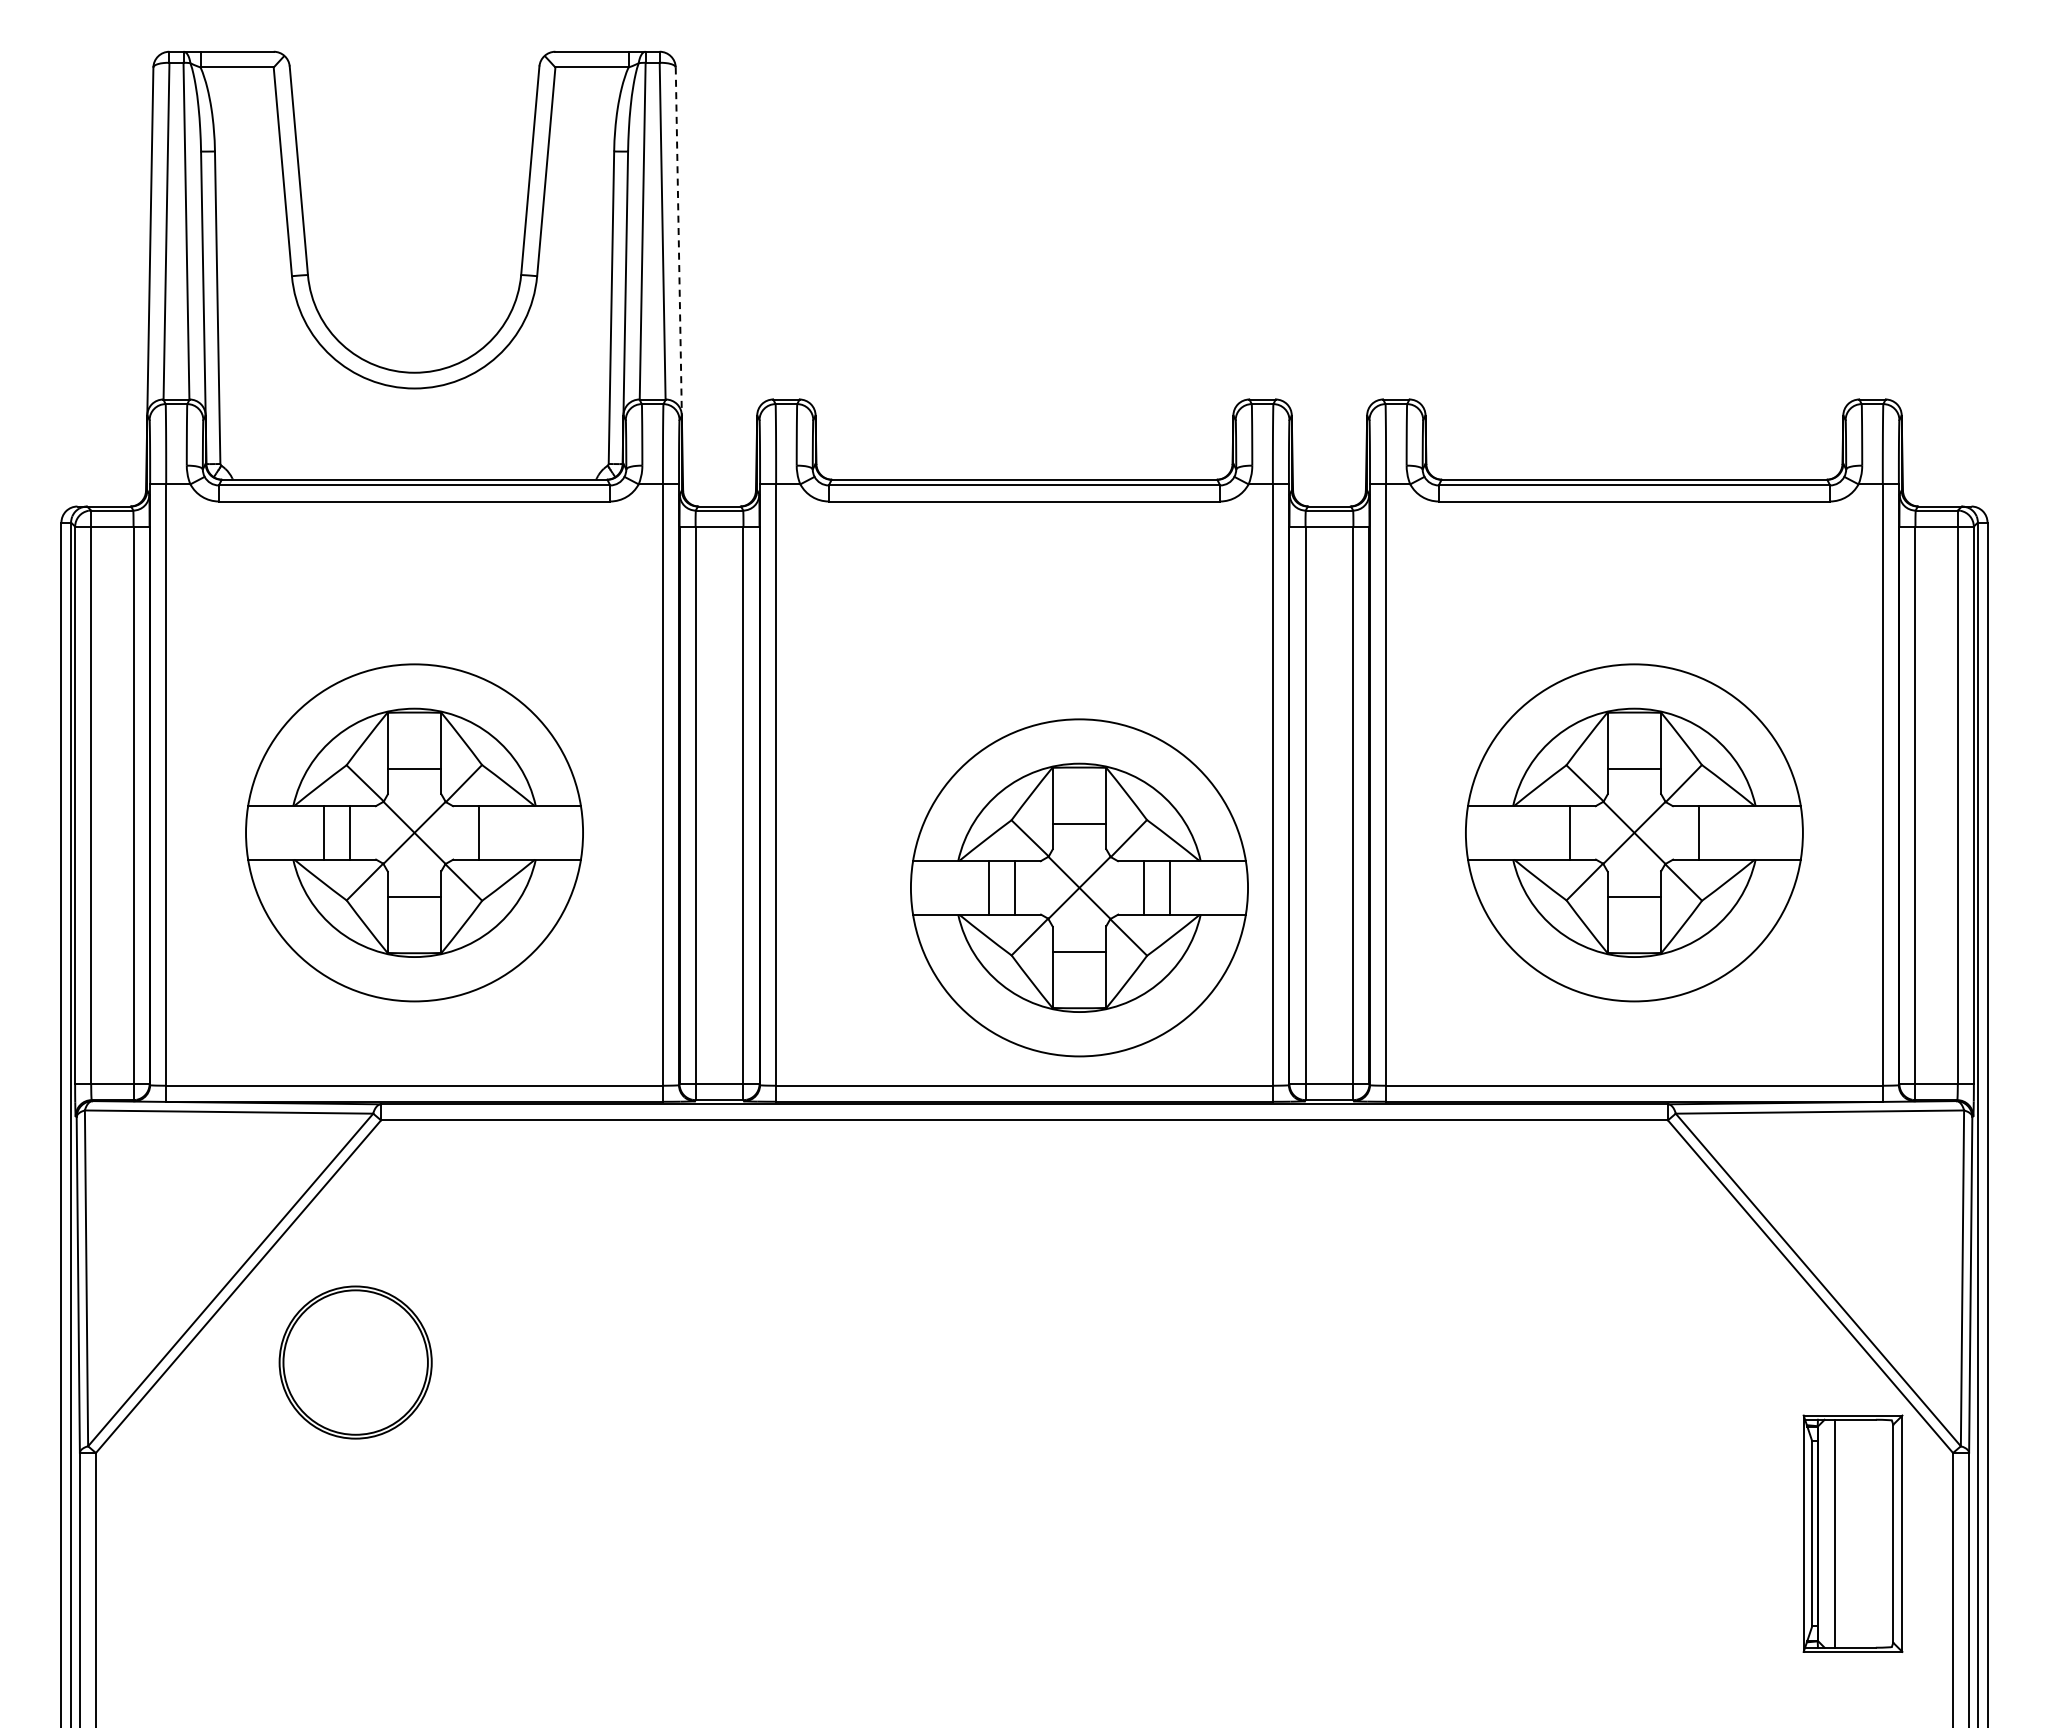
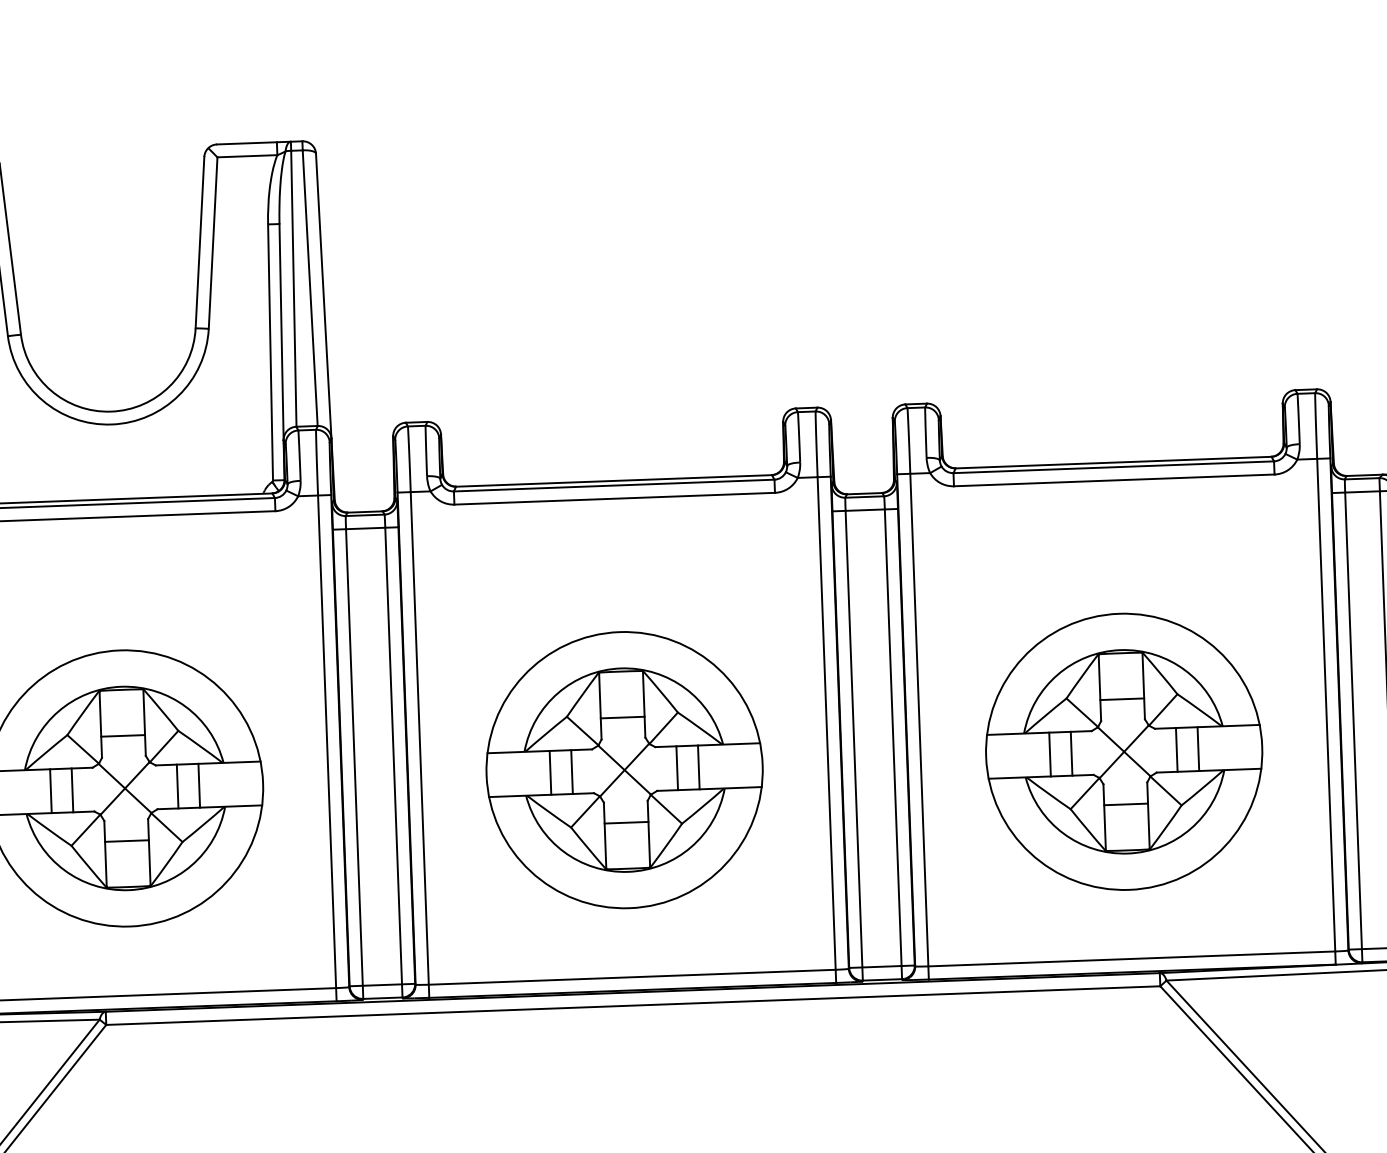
line: (678, 241) -> (323, 296), dashed -> solid
line: (505, 832) -> (199, 785), added
line: (1543, 832) -> (1049, 754), added
line: (1724, 832) -> (1197, 748), added
part: (1079, 887) -> (624, 769), moved

